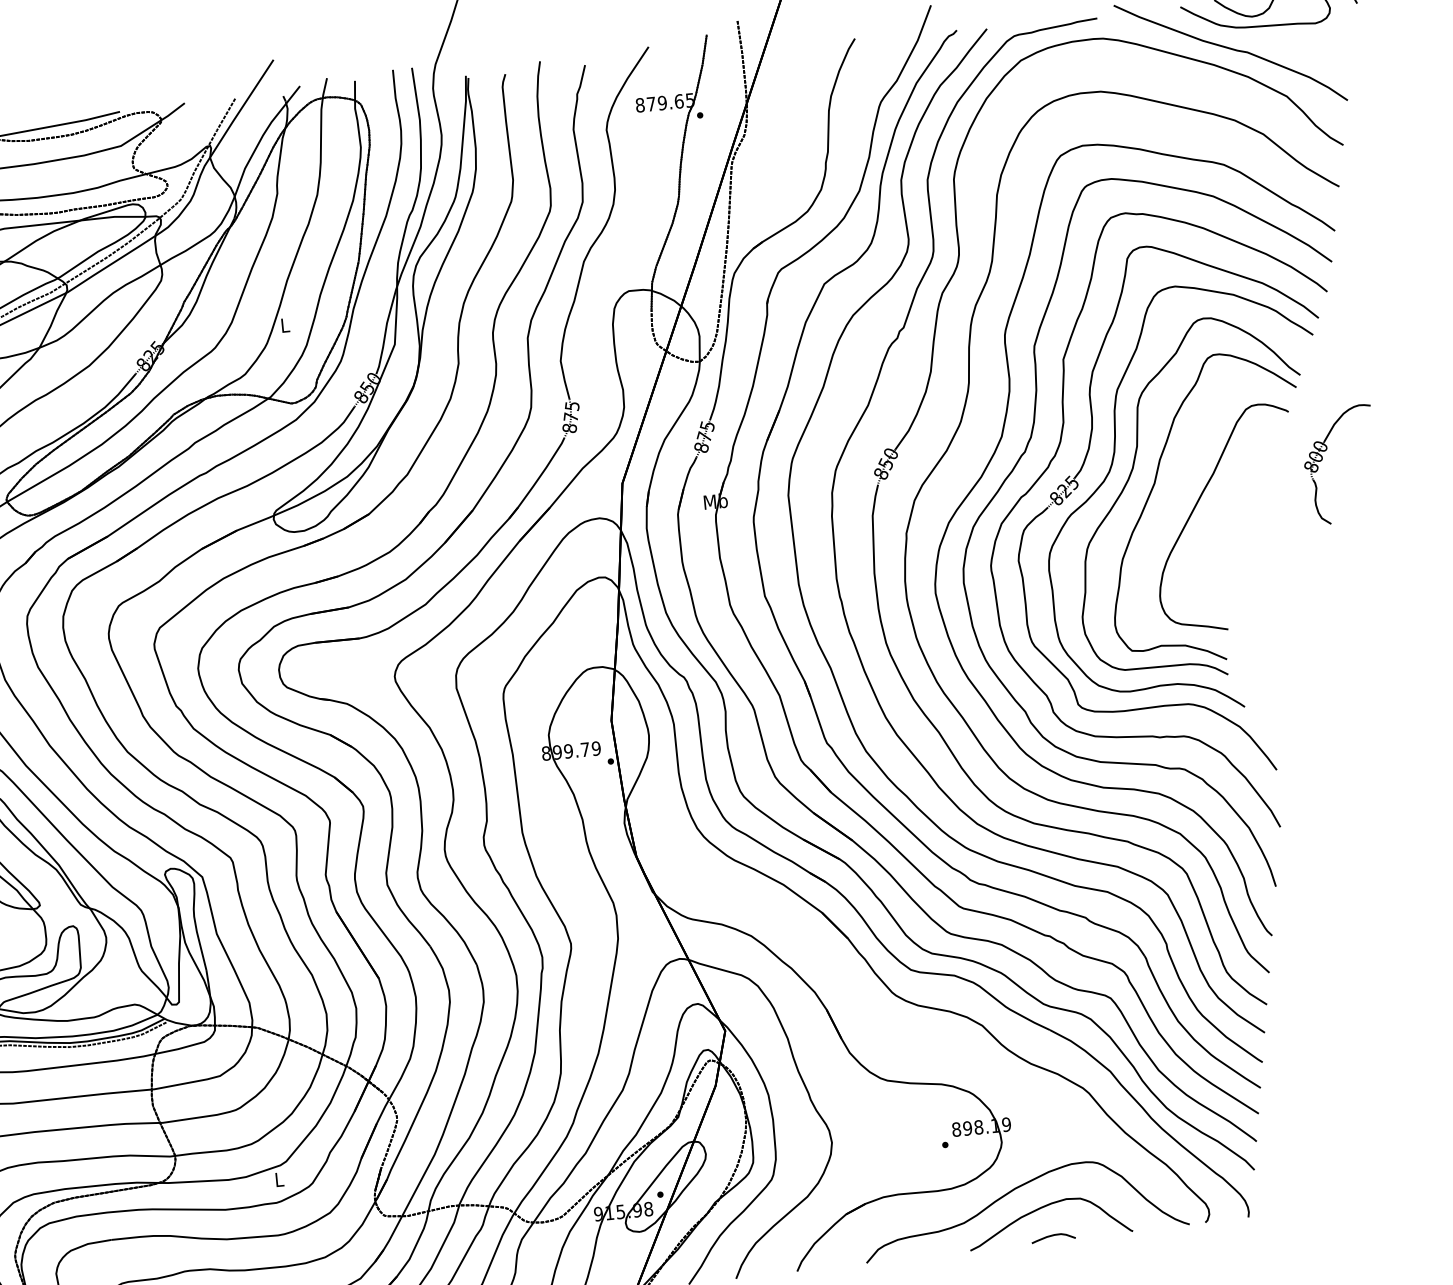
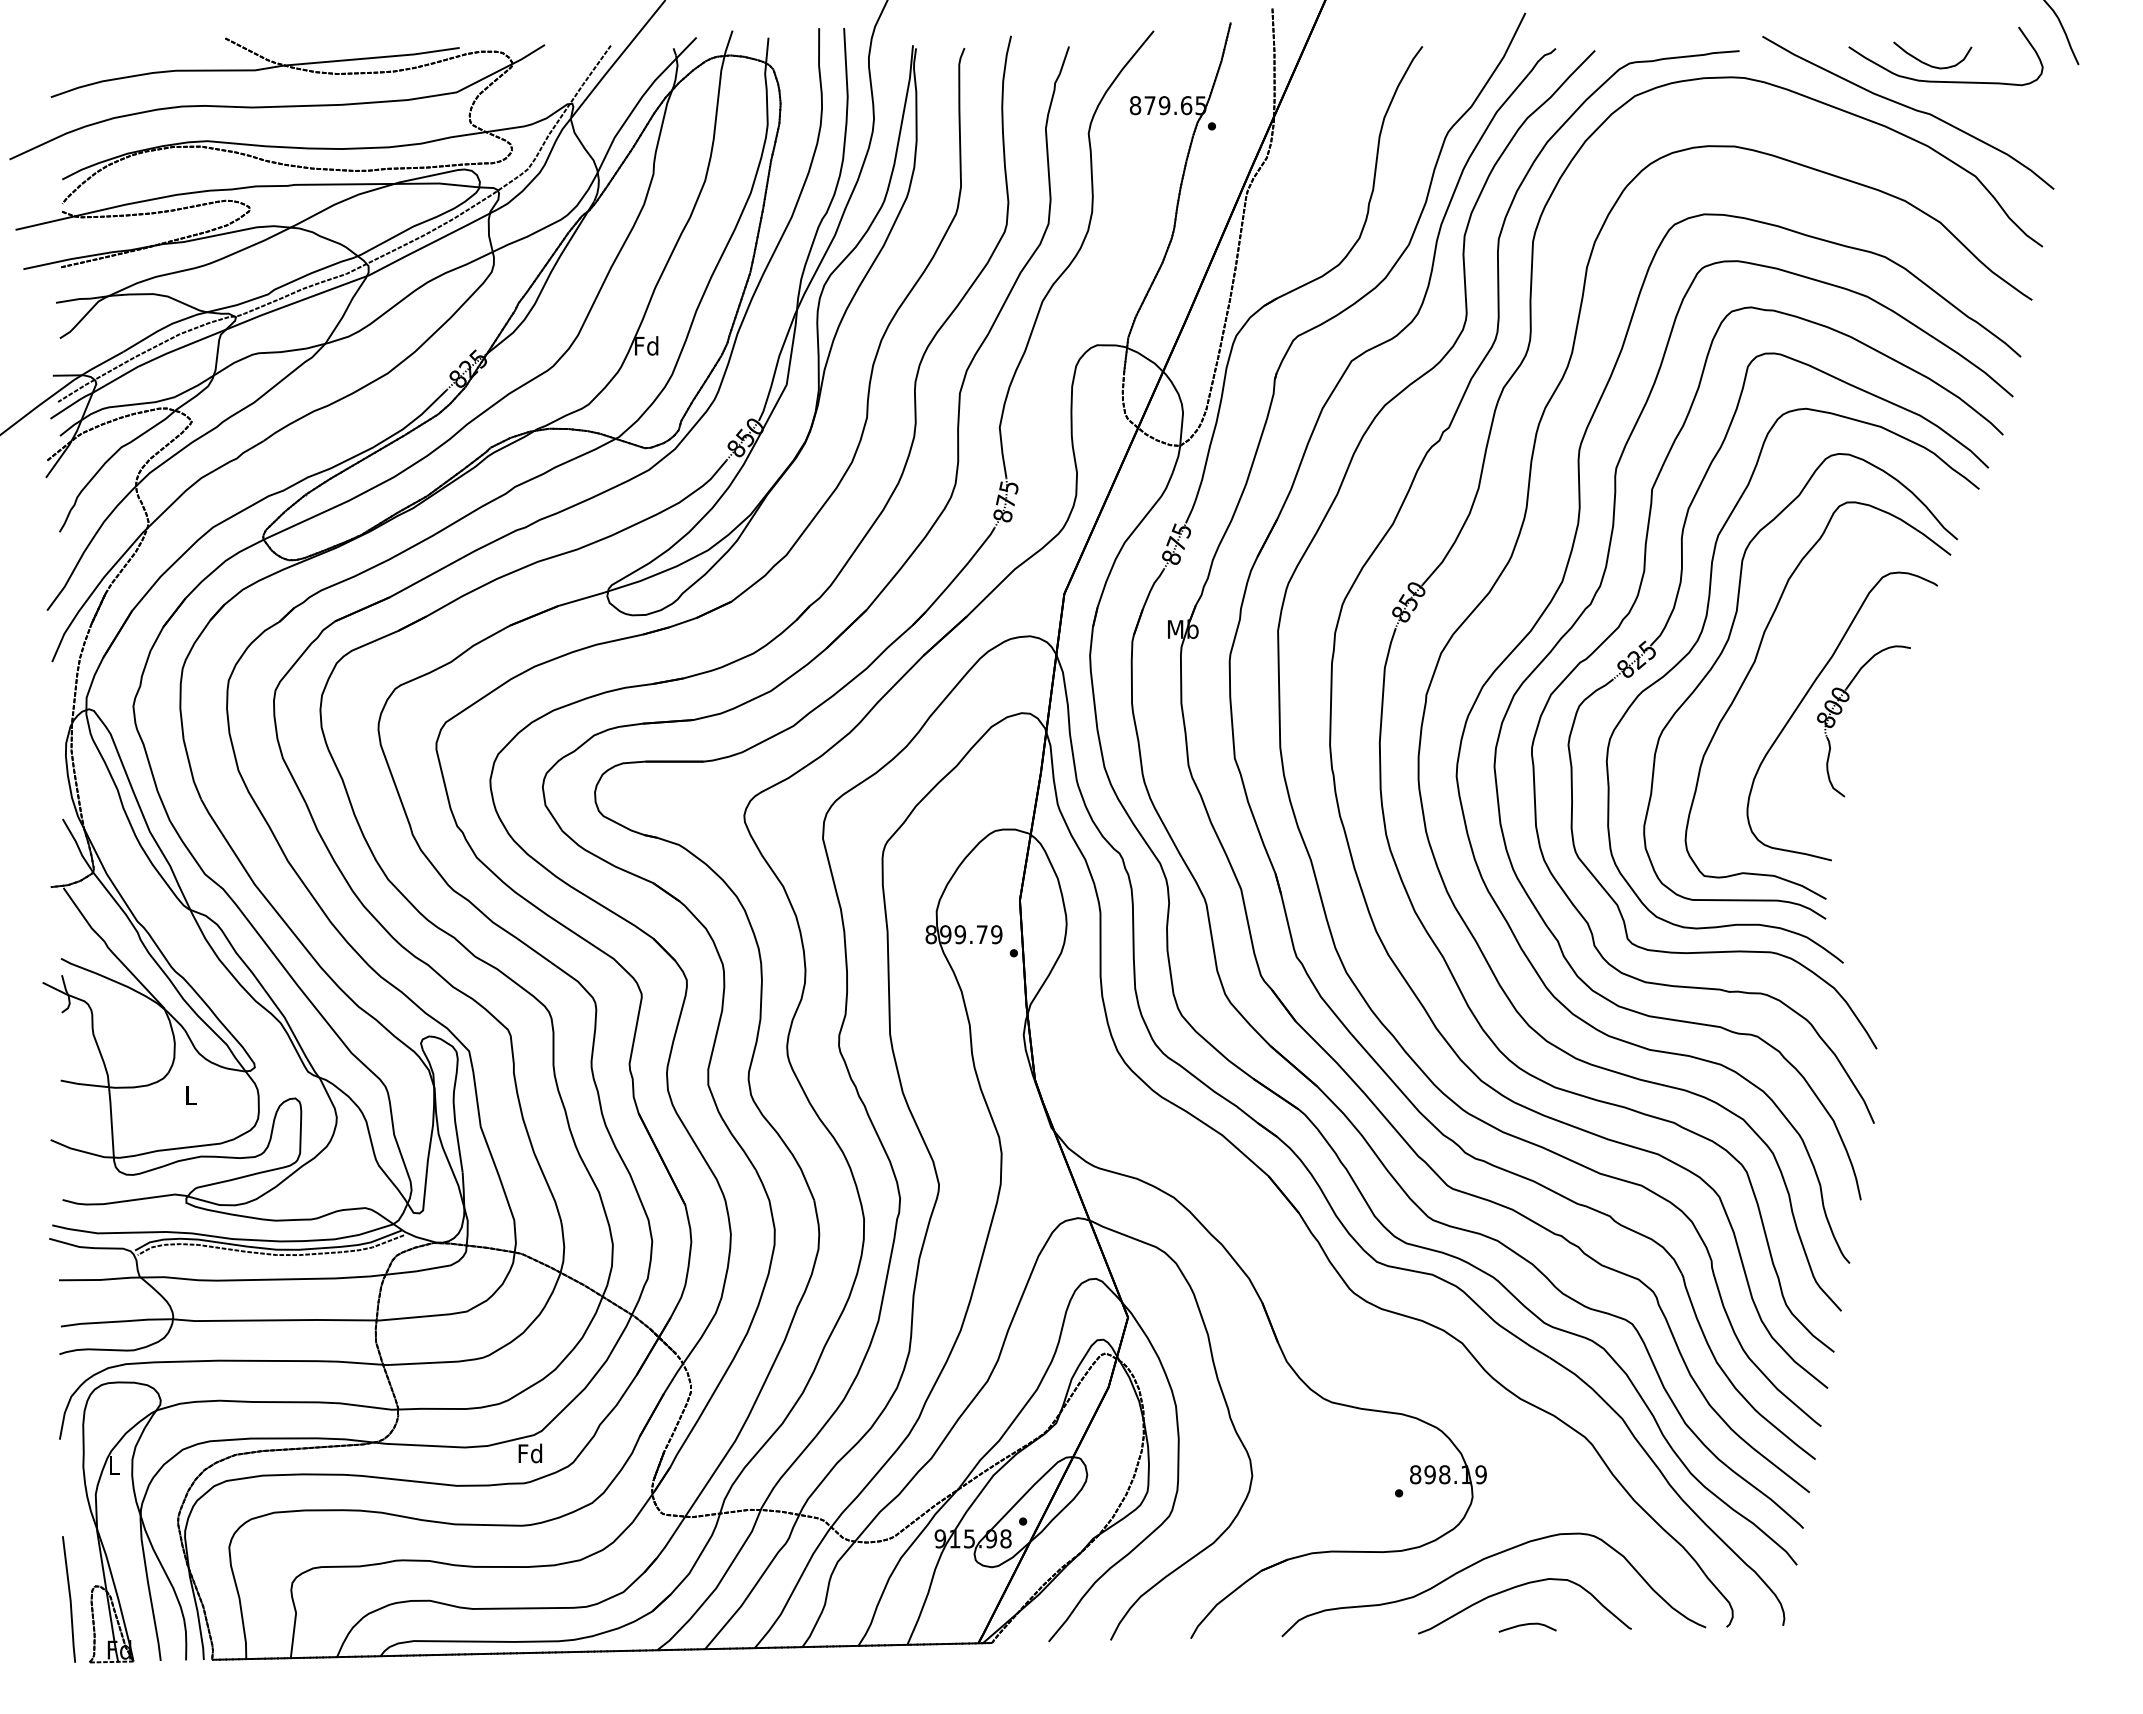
text: (284, 325) -> (646, 345), L -> Fd
part: (1323, 459) -> (1842, 711), moved
text: (279, 1179) -> (530, 1453), L -> Fd

